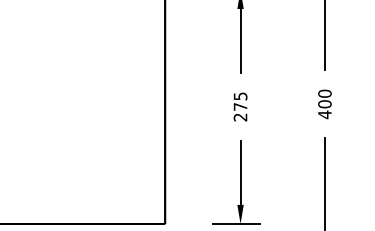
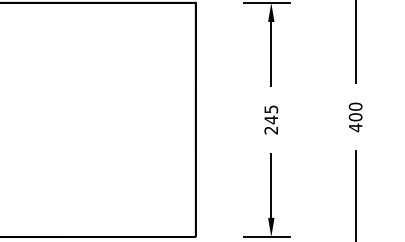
text: (239, 106) -> (270, 119), 275 -> 245

